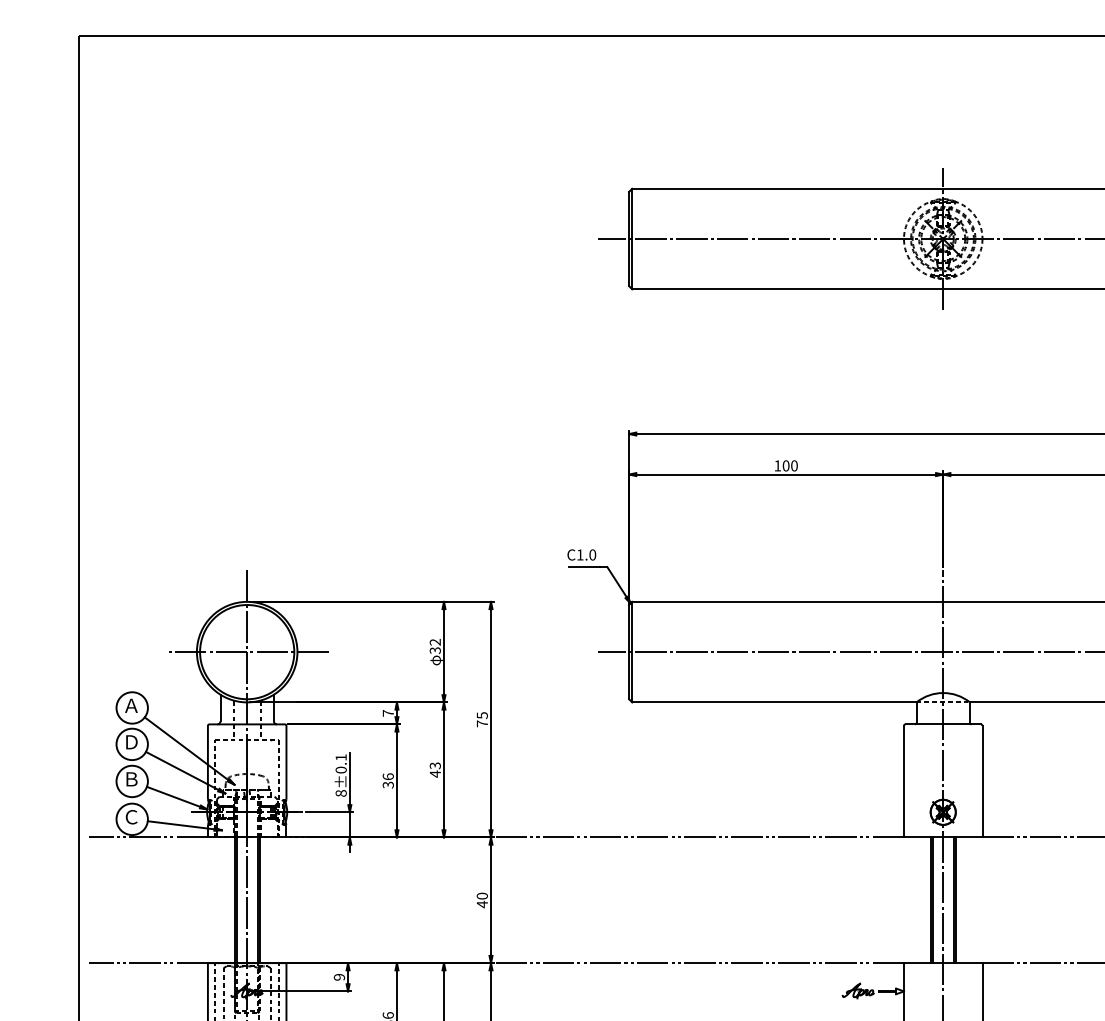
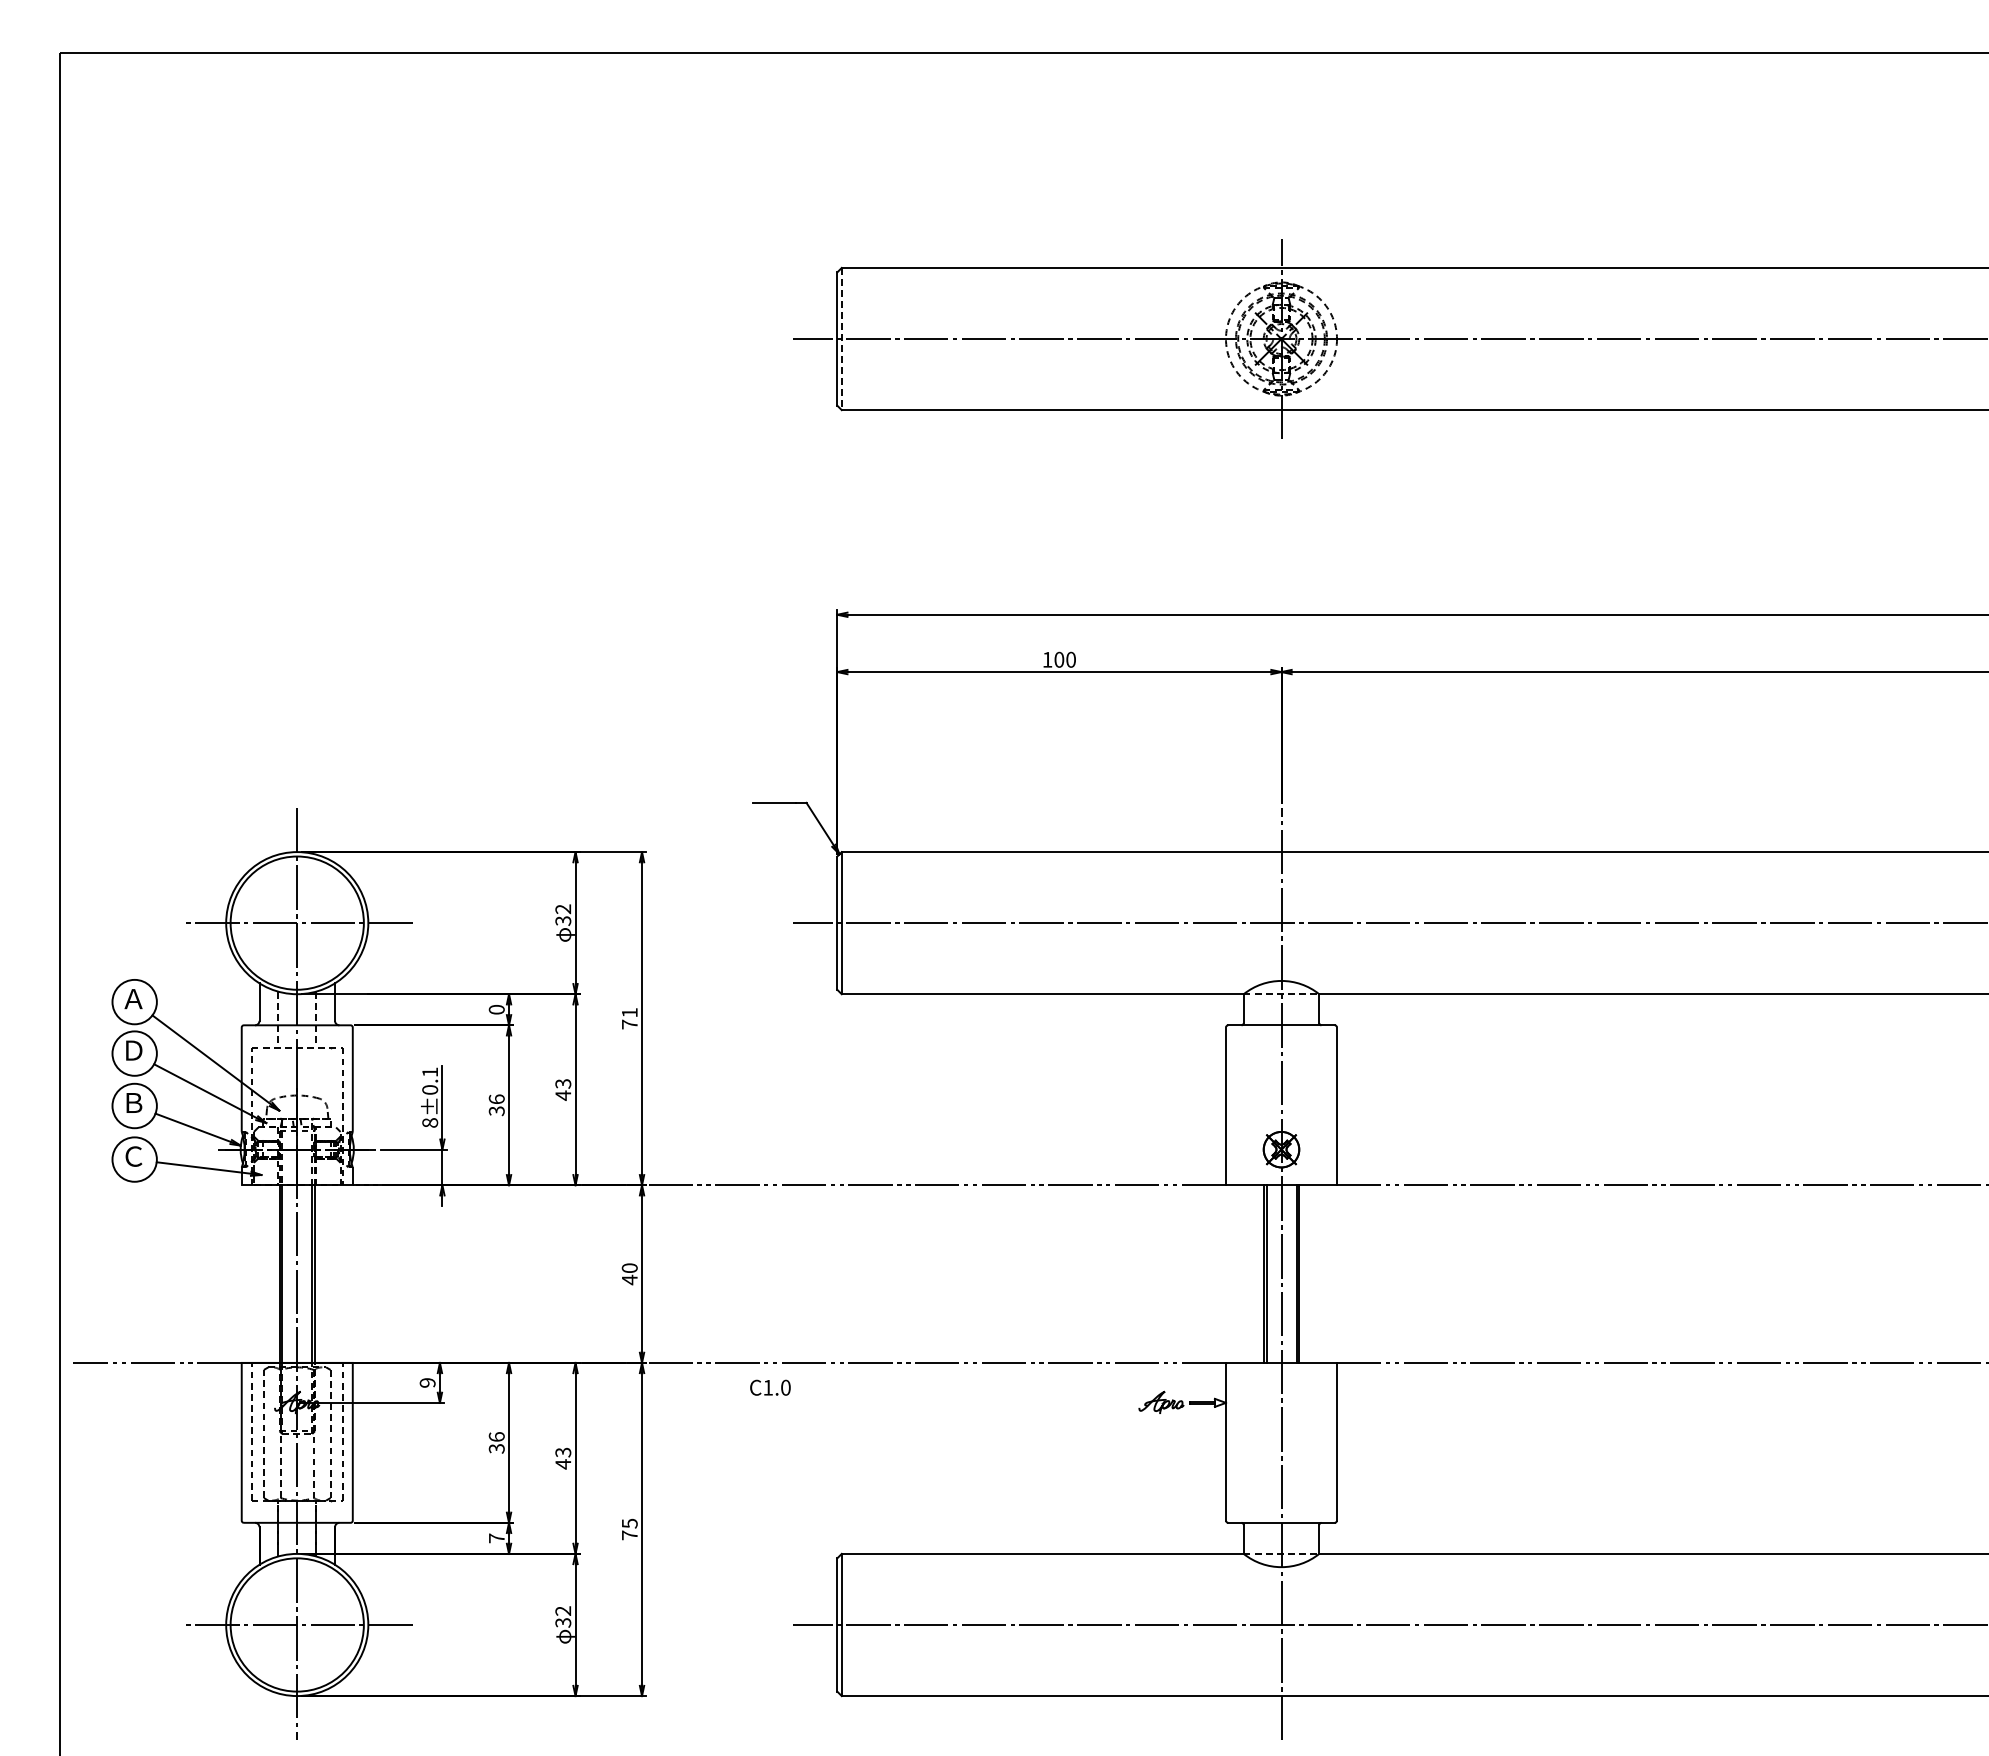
line: (632, 239) -> (841, 339), solid -> dashed
text: (581, 554) -> (770, 1387), moved
text: (388, 713) -> (496, 1009), 7 -> 0
text: (482, 715) -> (629, 1012), 75 -> 71
line: (147, 837) -> (156, 1185), removed

